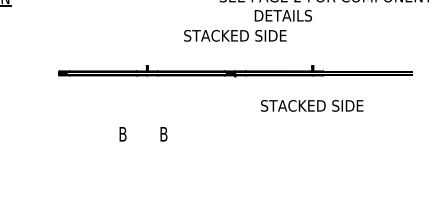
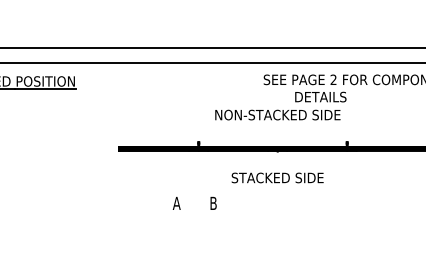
text: (235, 35) -> (277, 114), STACKED SIDE -> NON-STACKED SIDE
text: (311, 105) -> (277, 177), moved
text: (122, 133) -> (176, 202), B -> A

